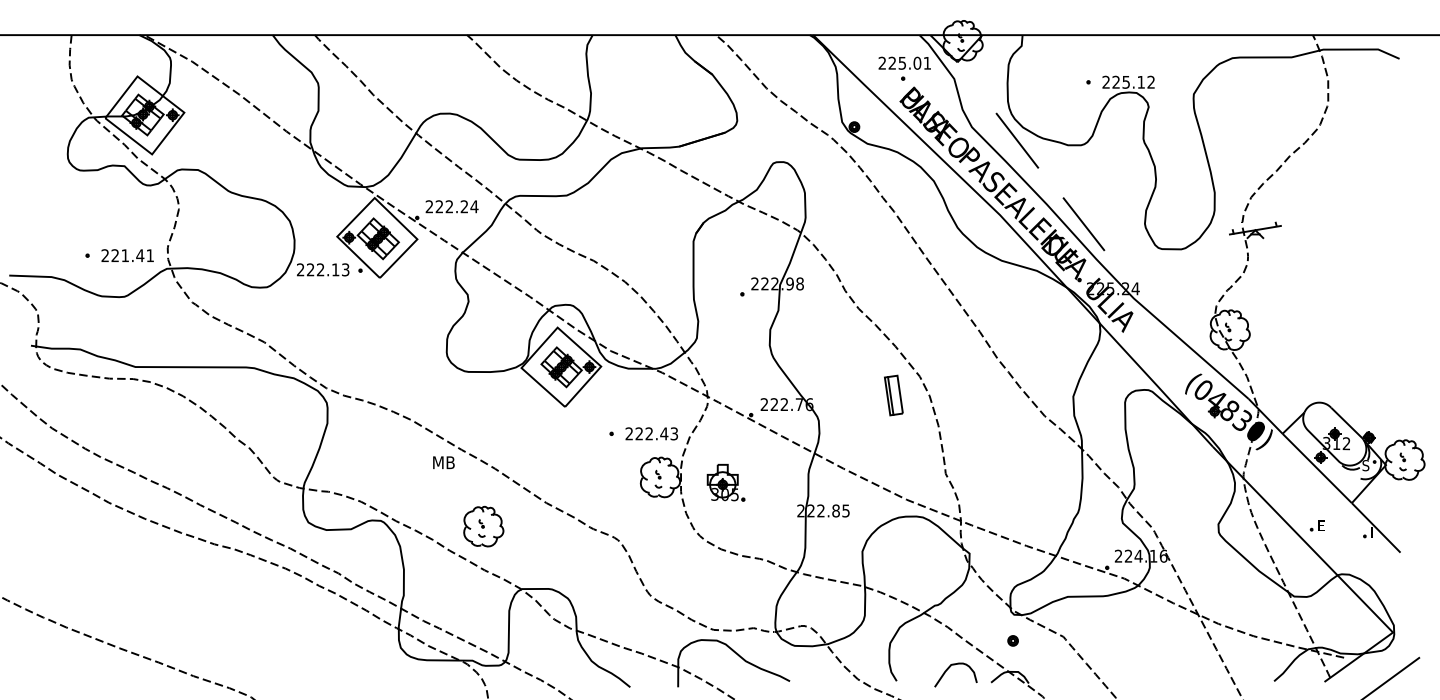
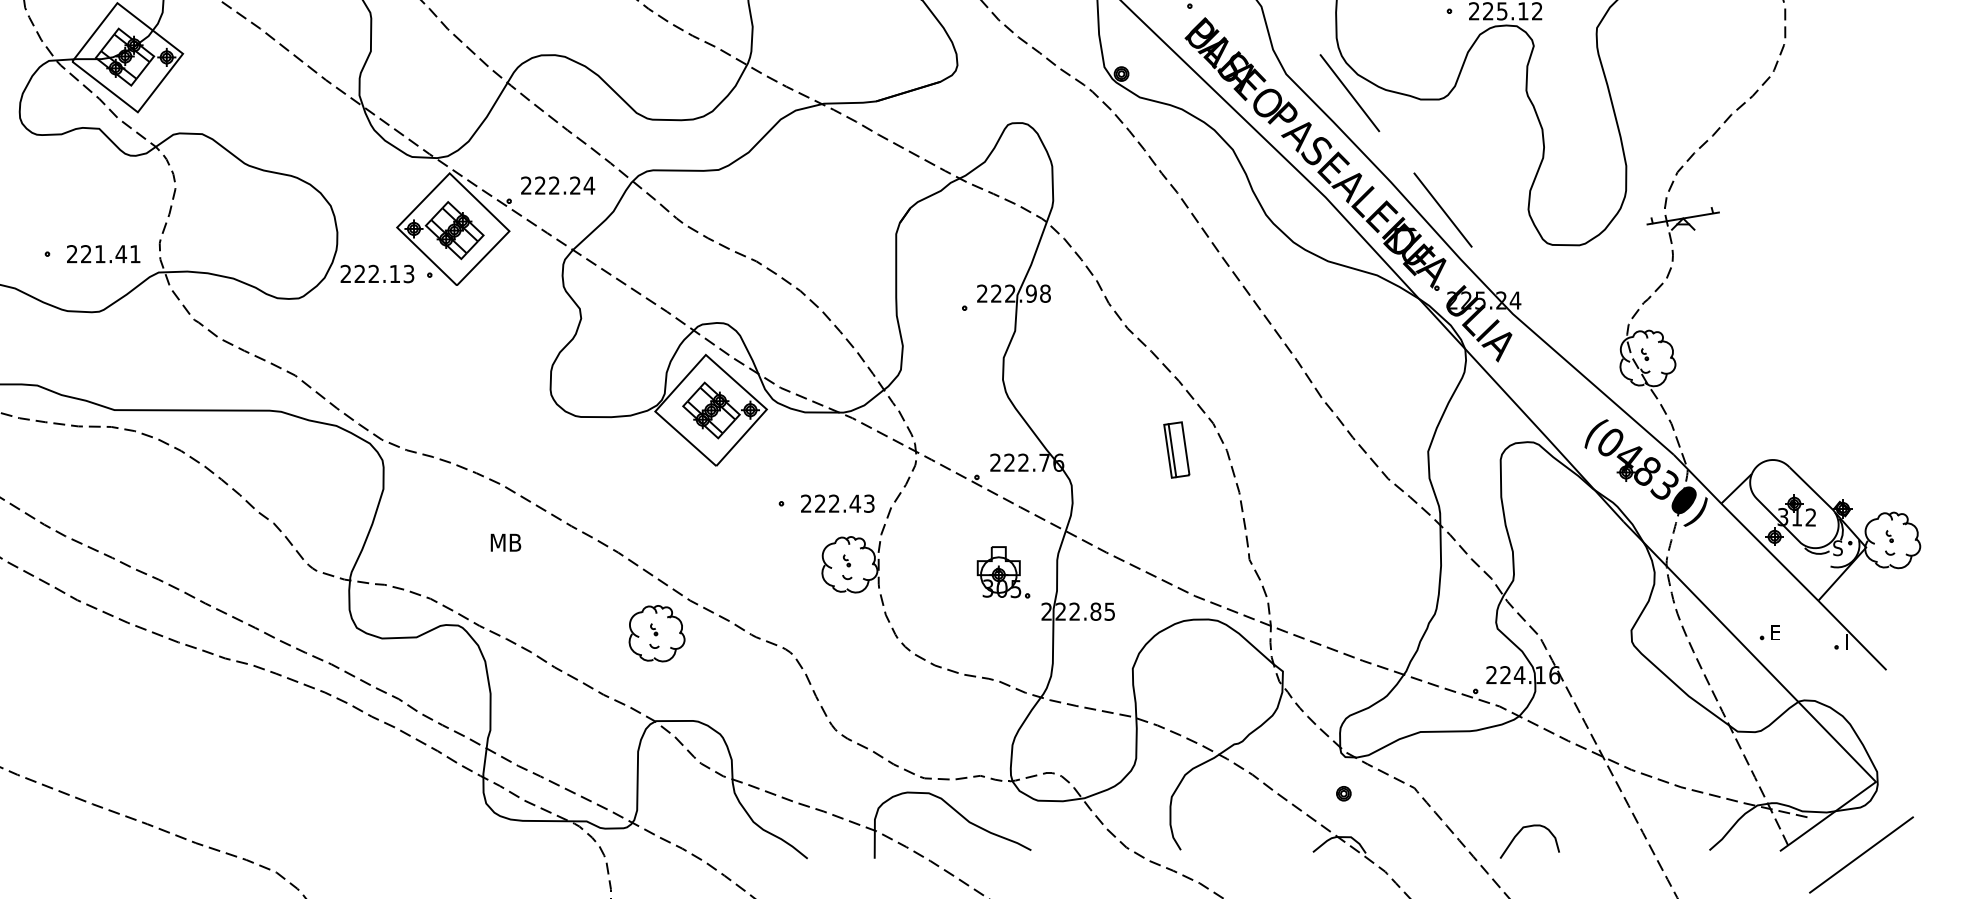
text: (443, 462) -> (505, 542), moved
part: (725, 482) -> (1002, 571), moved
part: (483, 526) -> (656, 633), moved
curve: (949, 668) -> (1520, 832), moved

